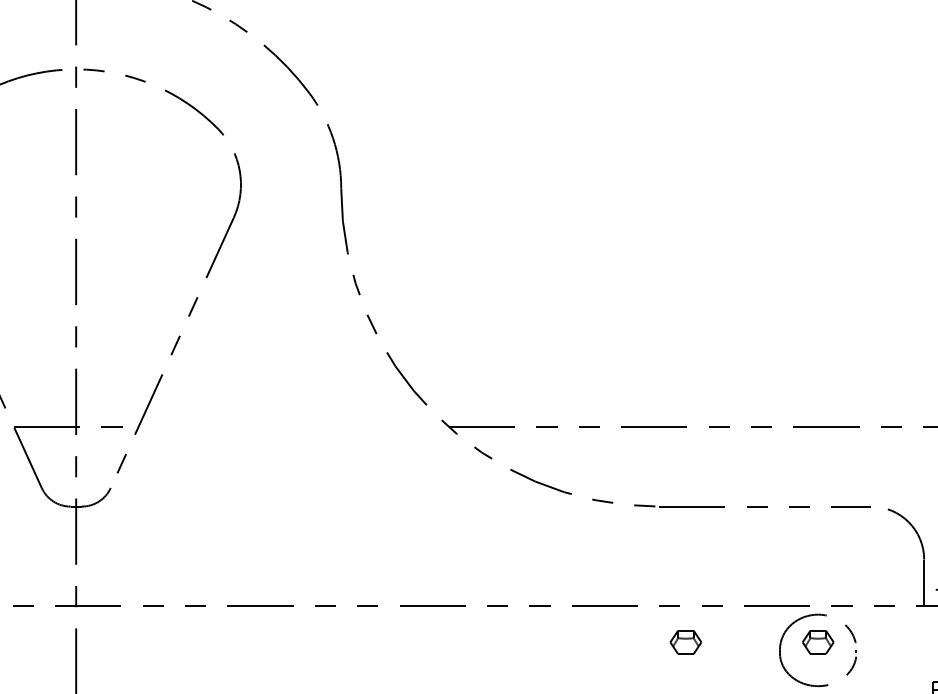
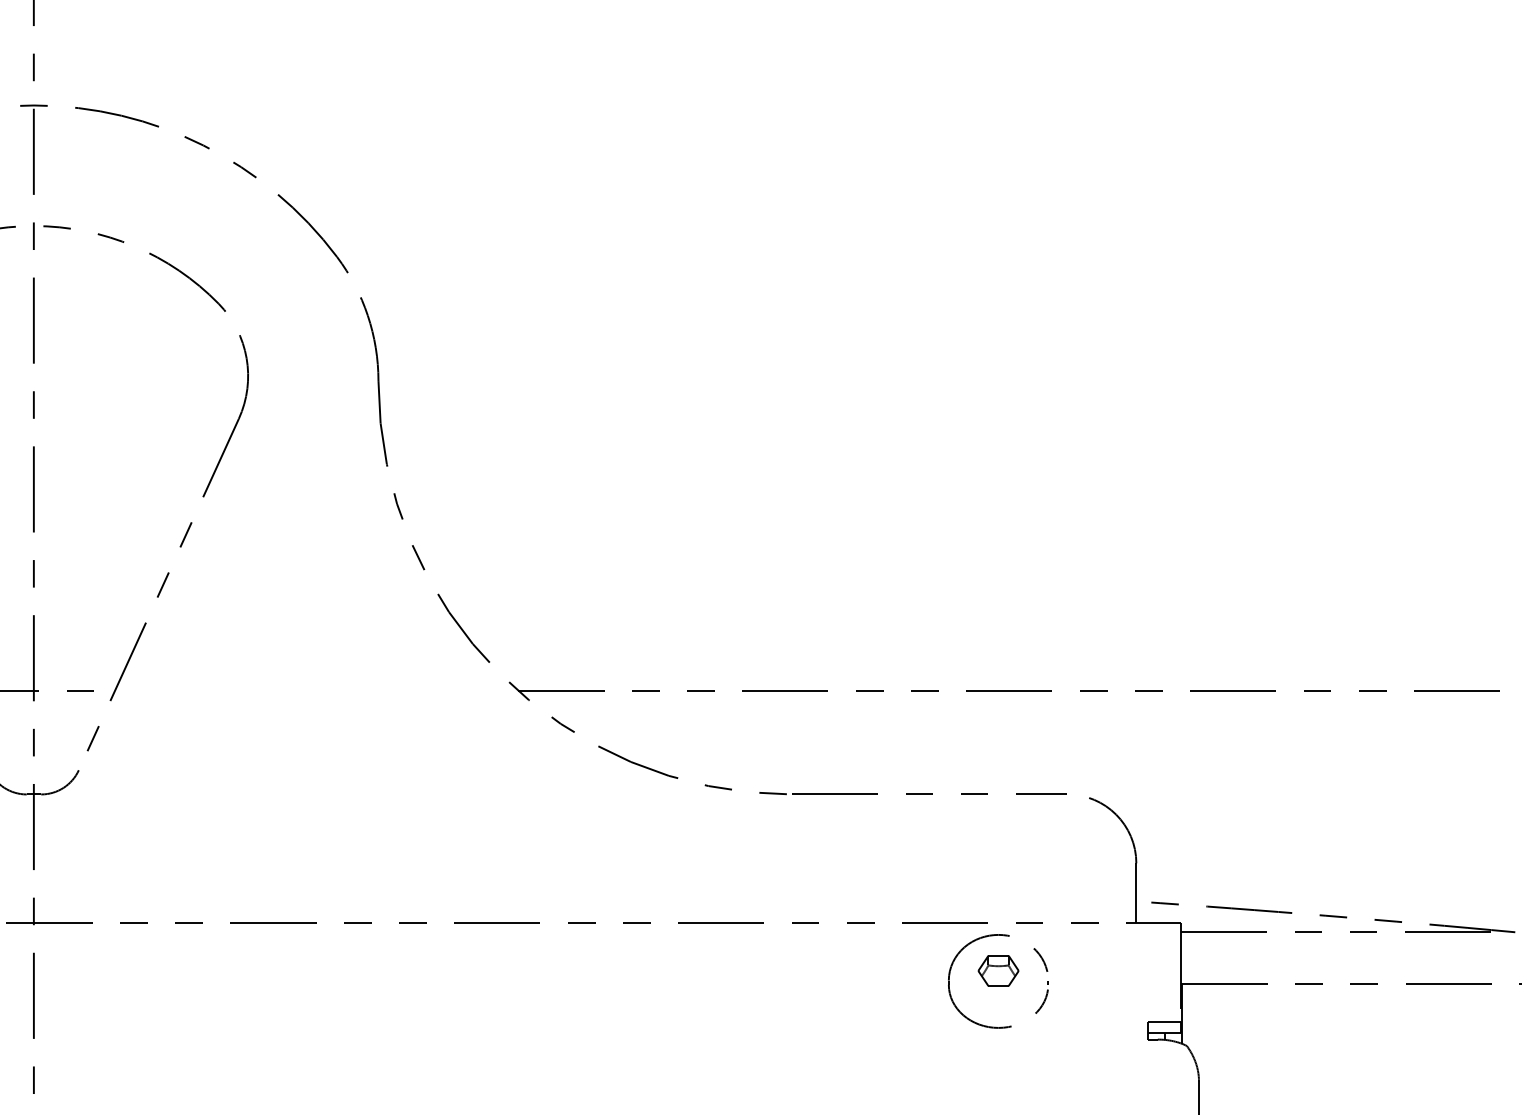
part: (685, 642) -> (826, 970), removed

